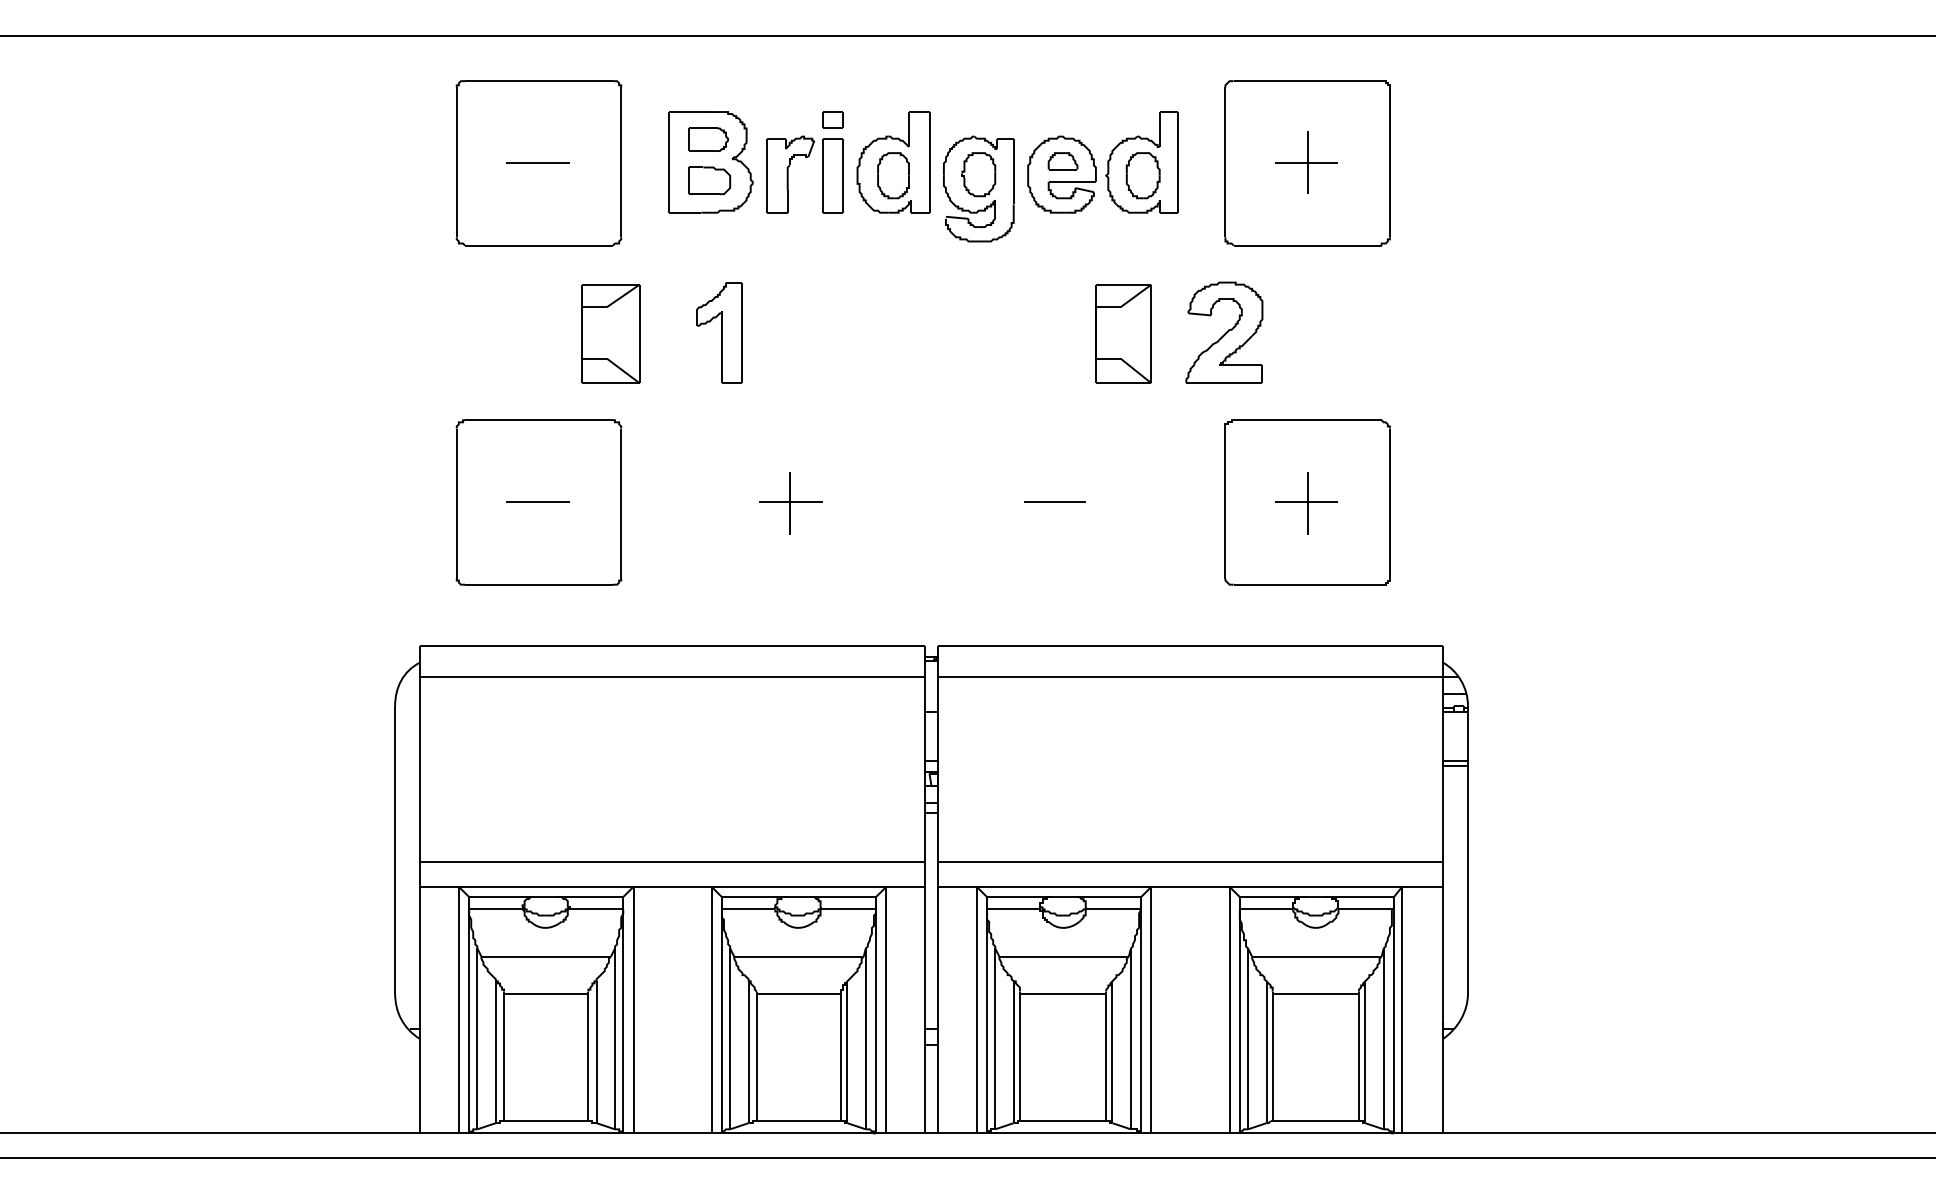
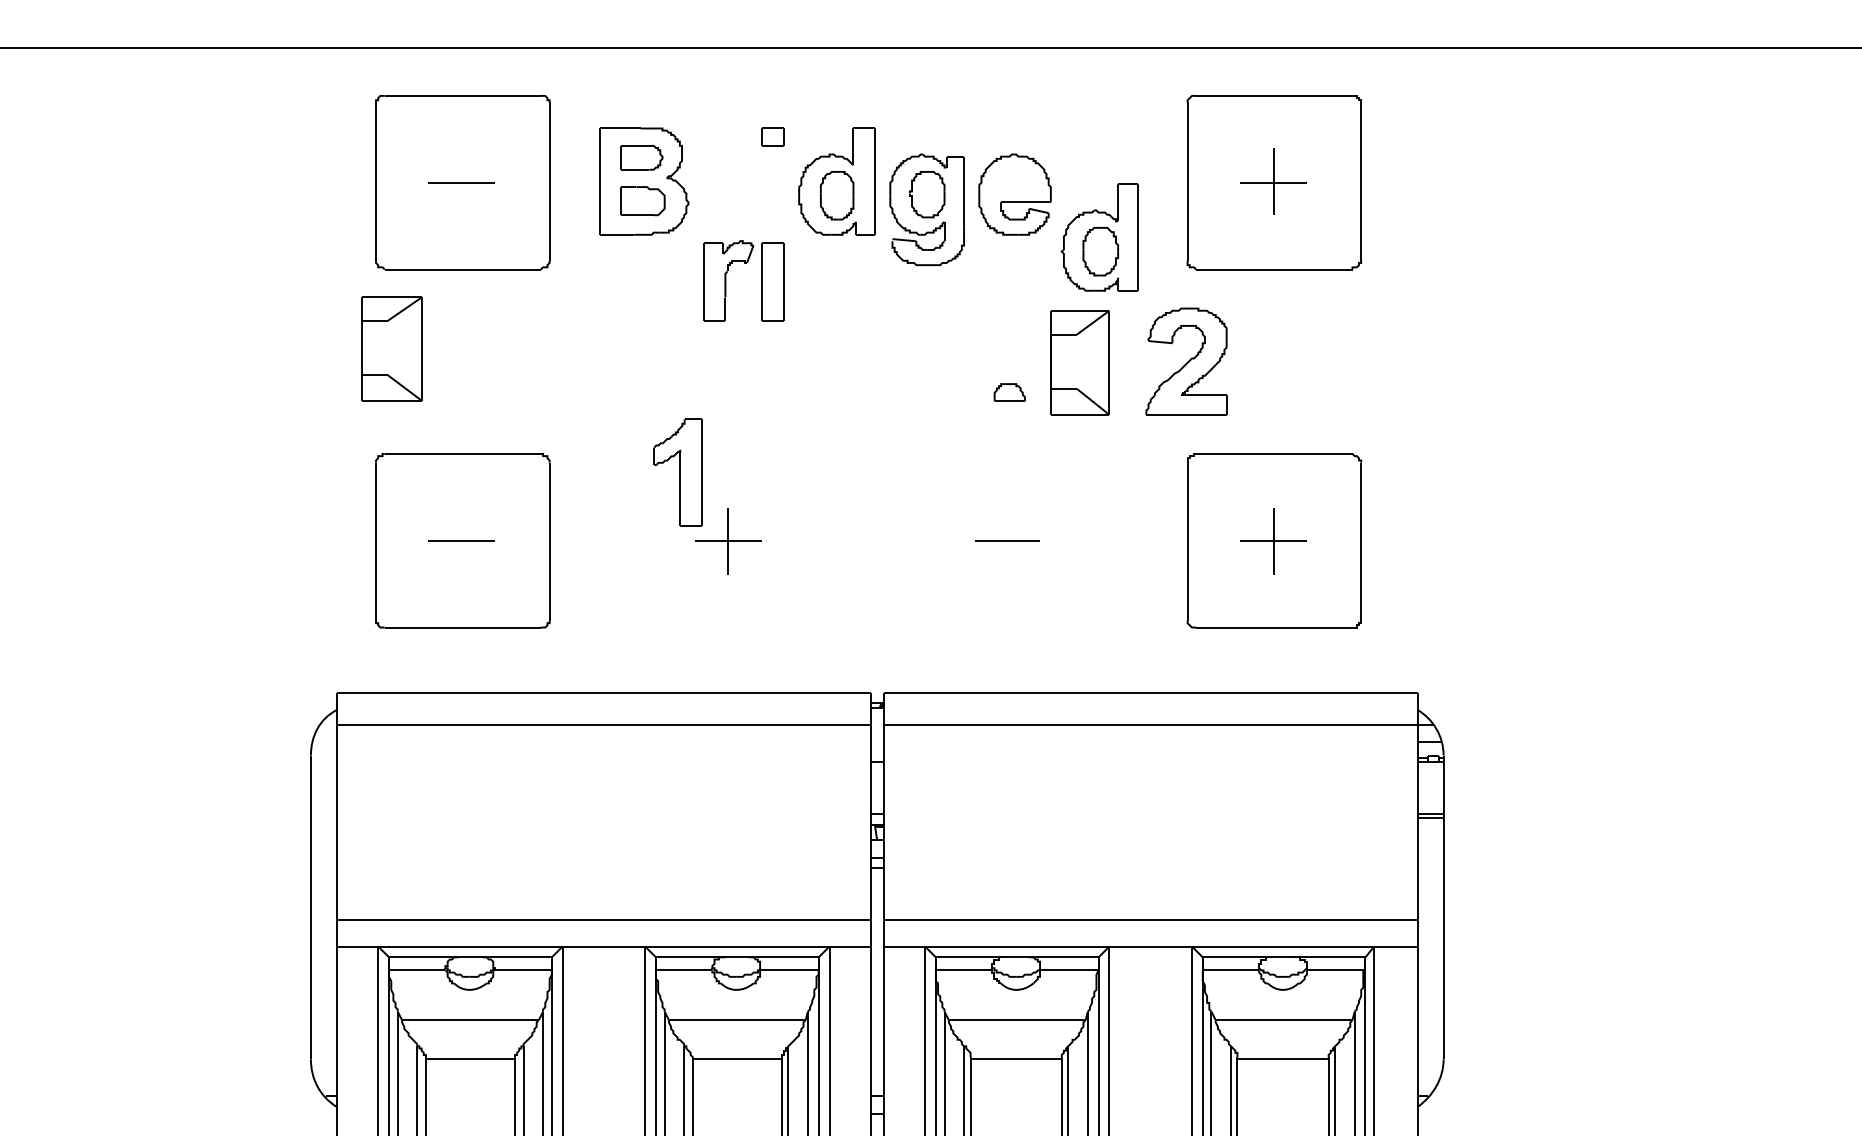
part: (1062, 161) -> (1009, 392), moved
part: (1141, 162) -> (1098, 237), moved
part: (788, 174) -> (726, 281), moved
part: (719, 332) -> (677, 472), moved
part: (610, 333) -> (391, 348), moved

